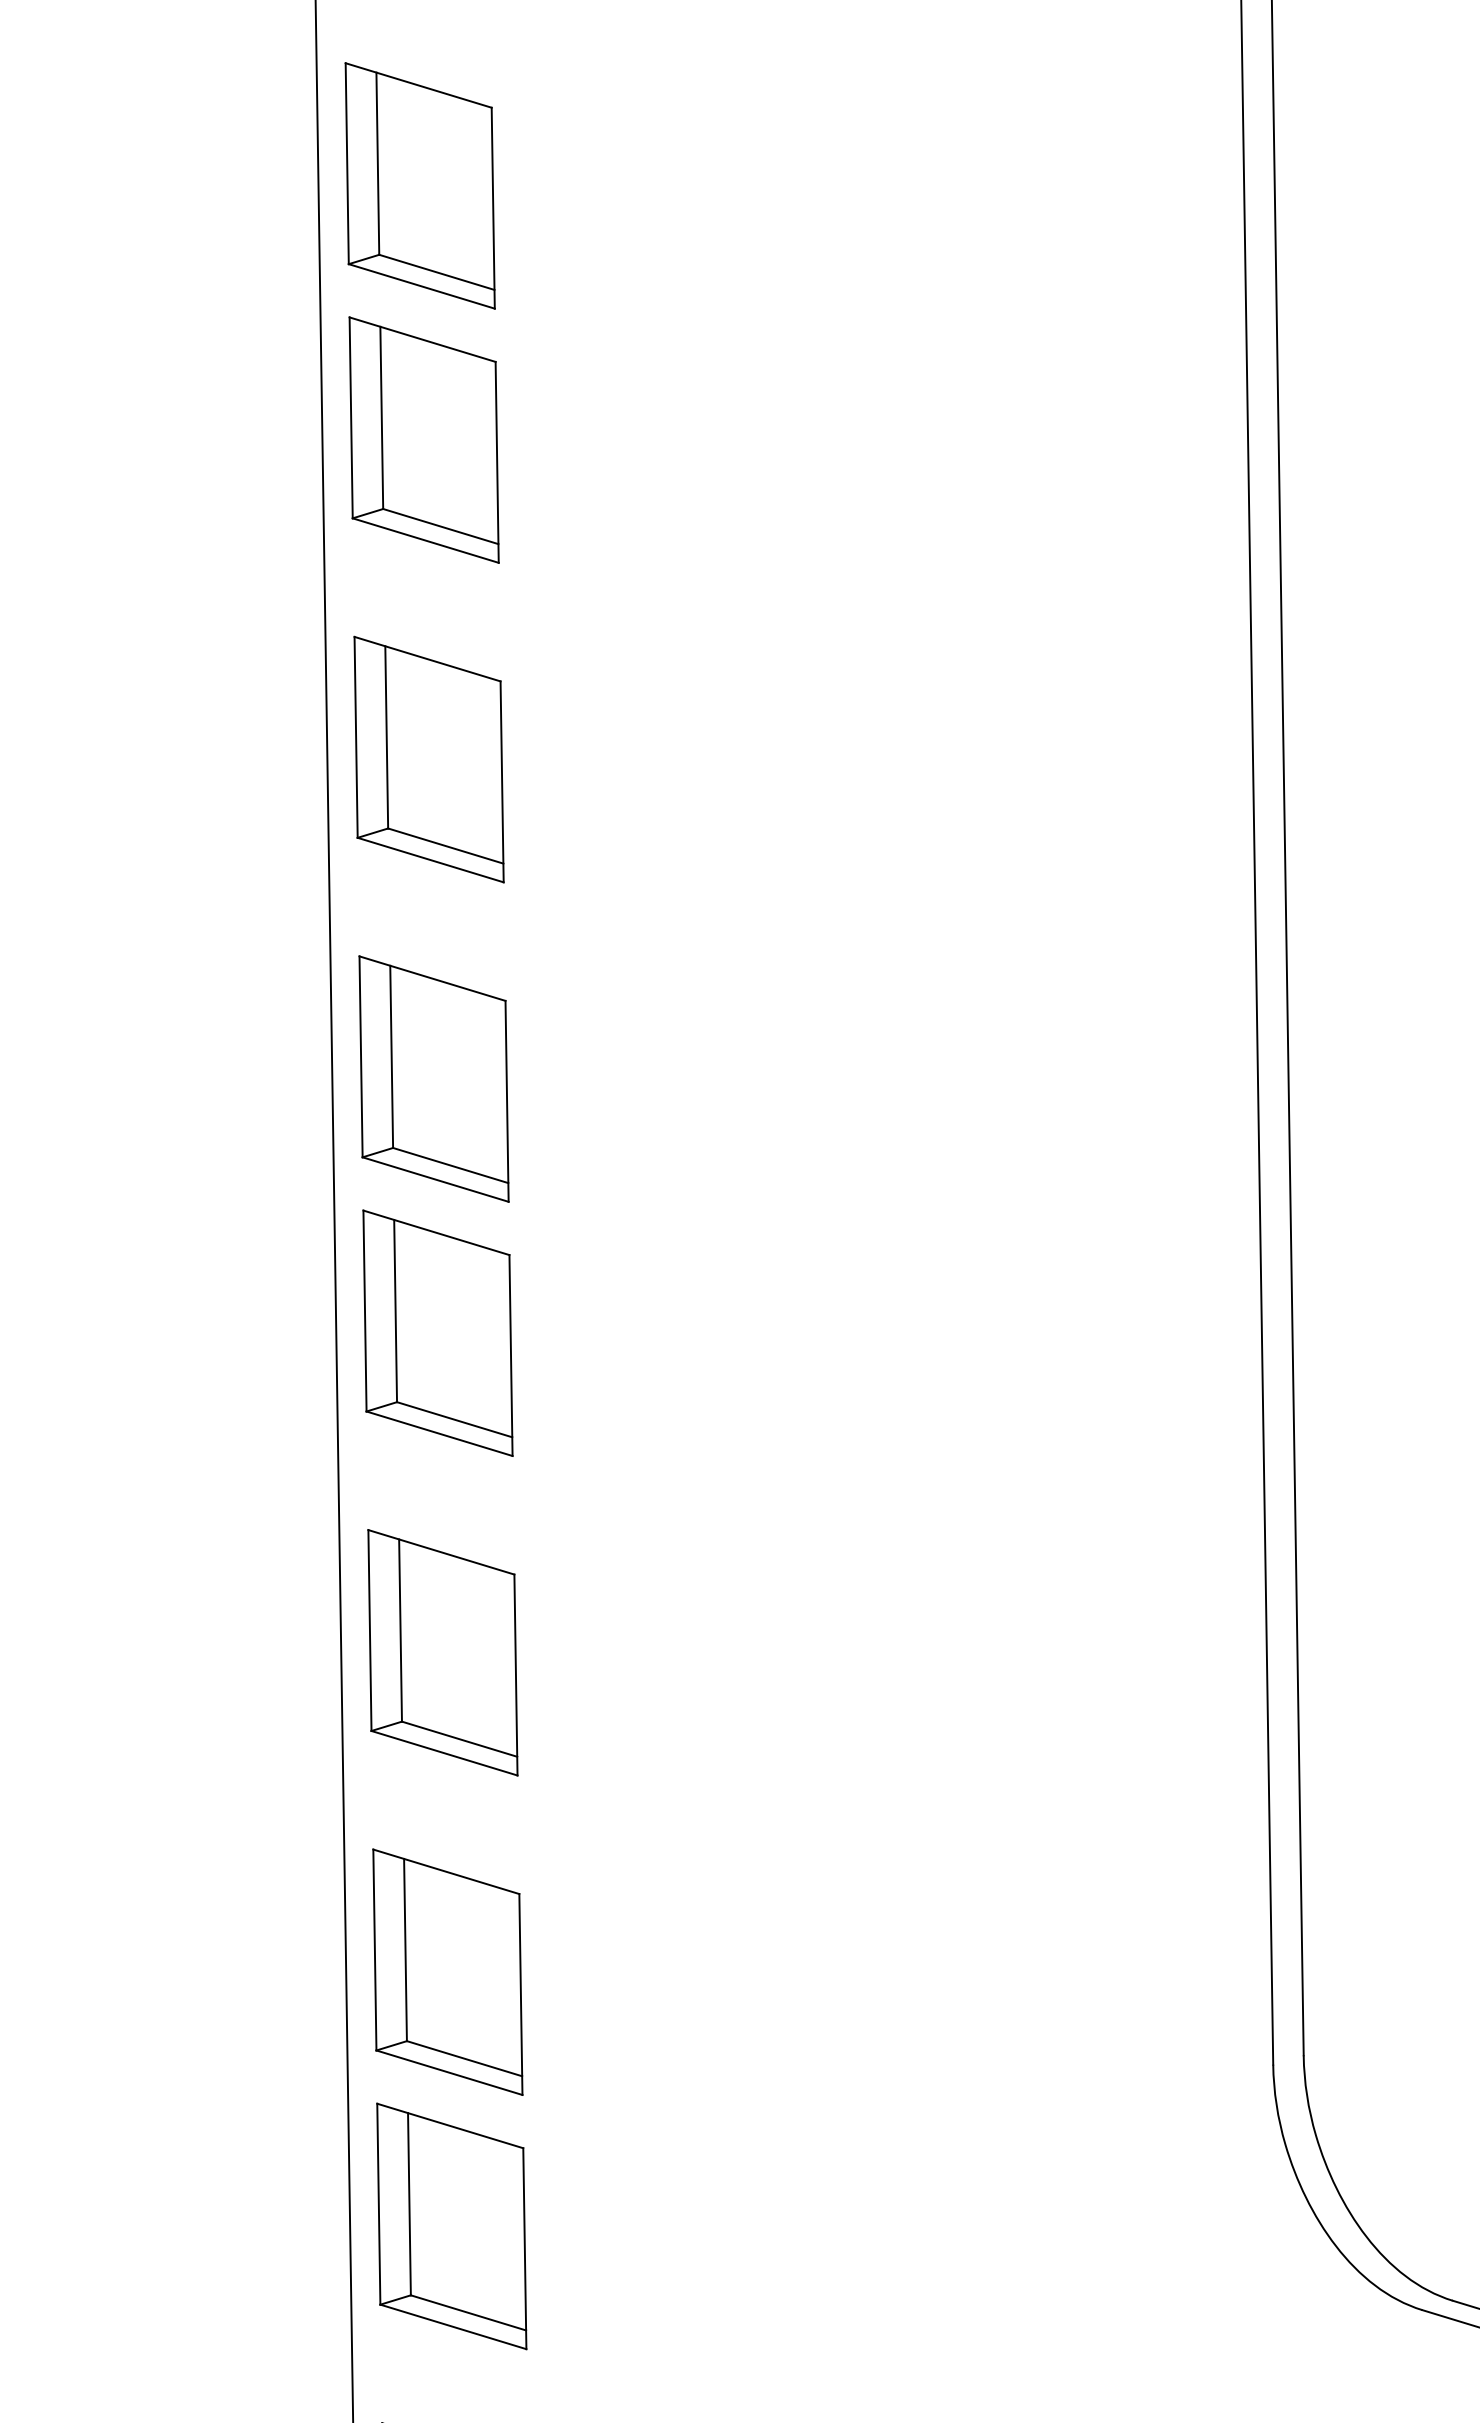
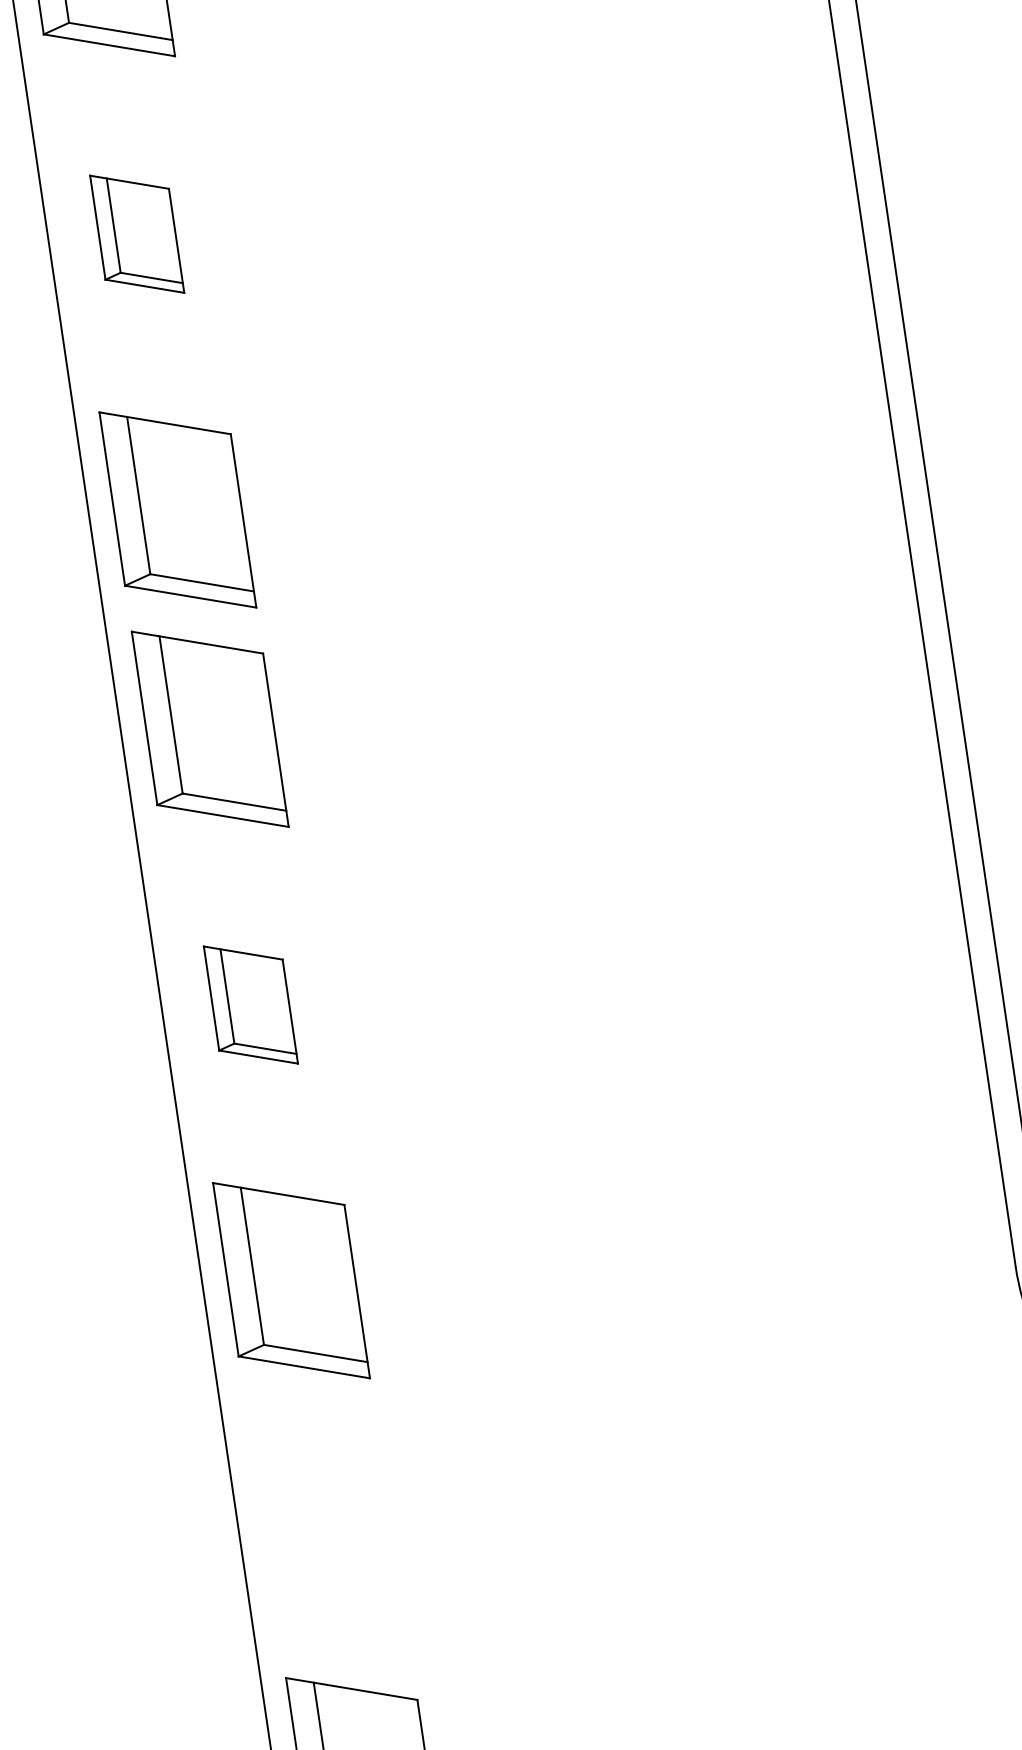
part: (428, 759) -> (136, 234), size x0.6
part: (442, 1652) -> (250, 1004), size x0.6
part: (451, 2226) -> (323, 1500), removed

